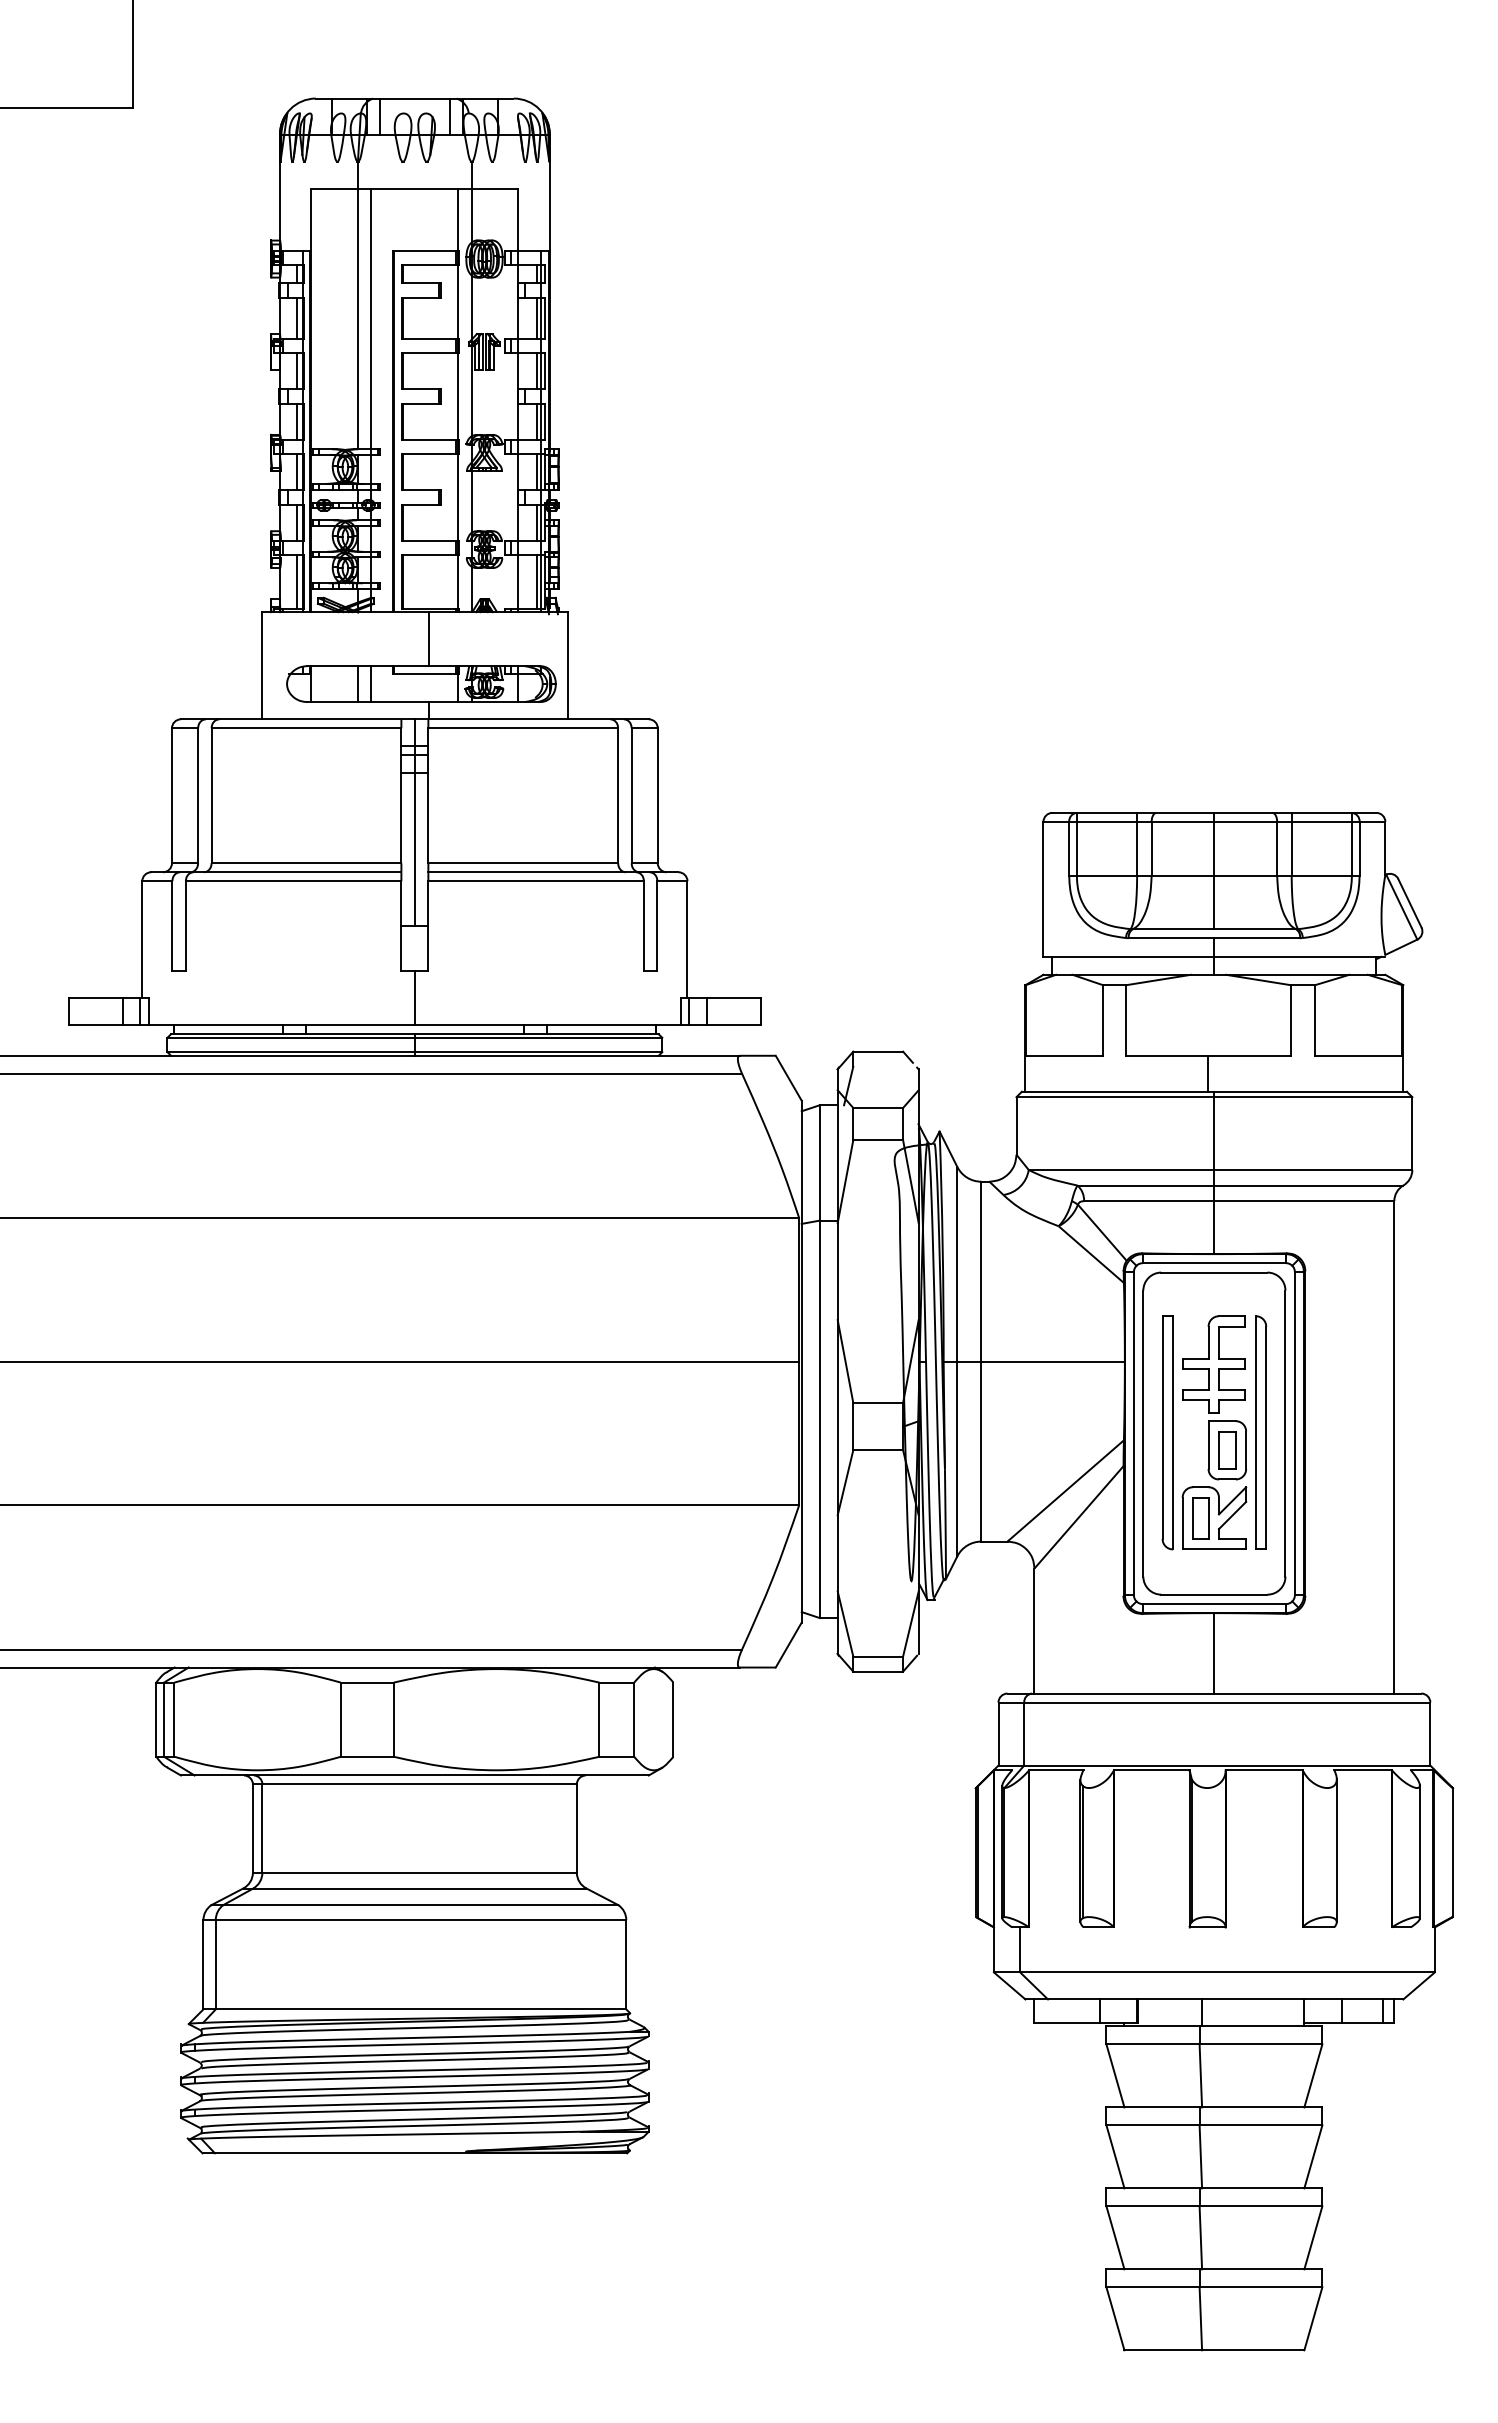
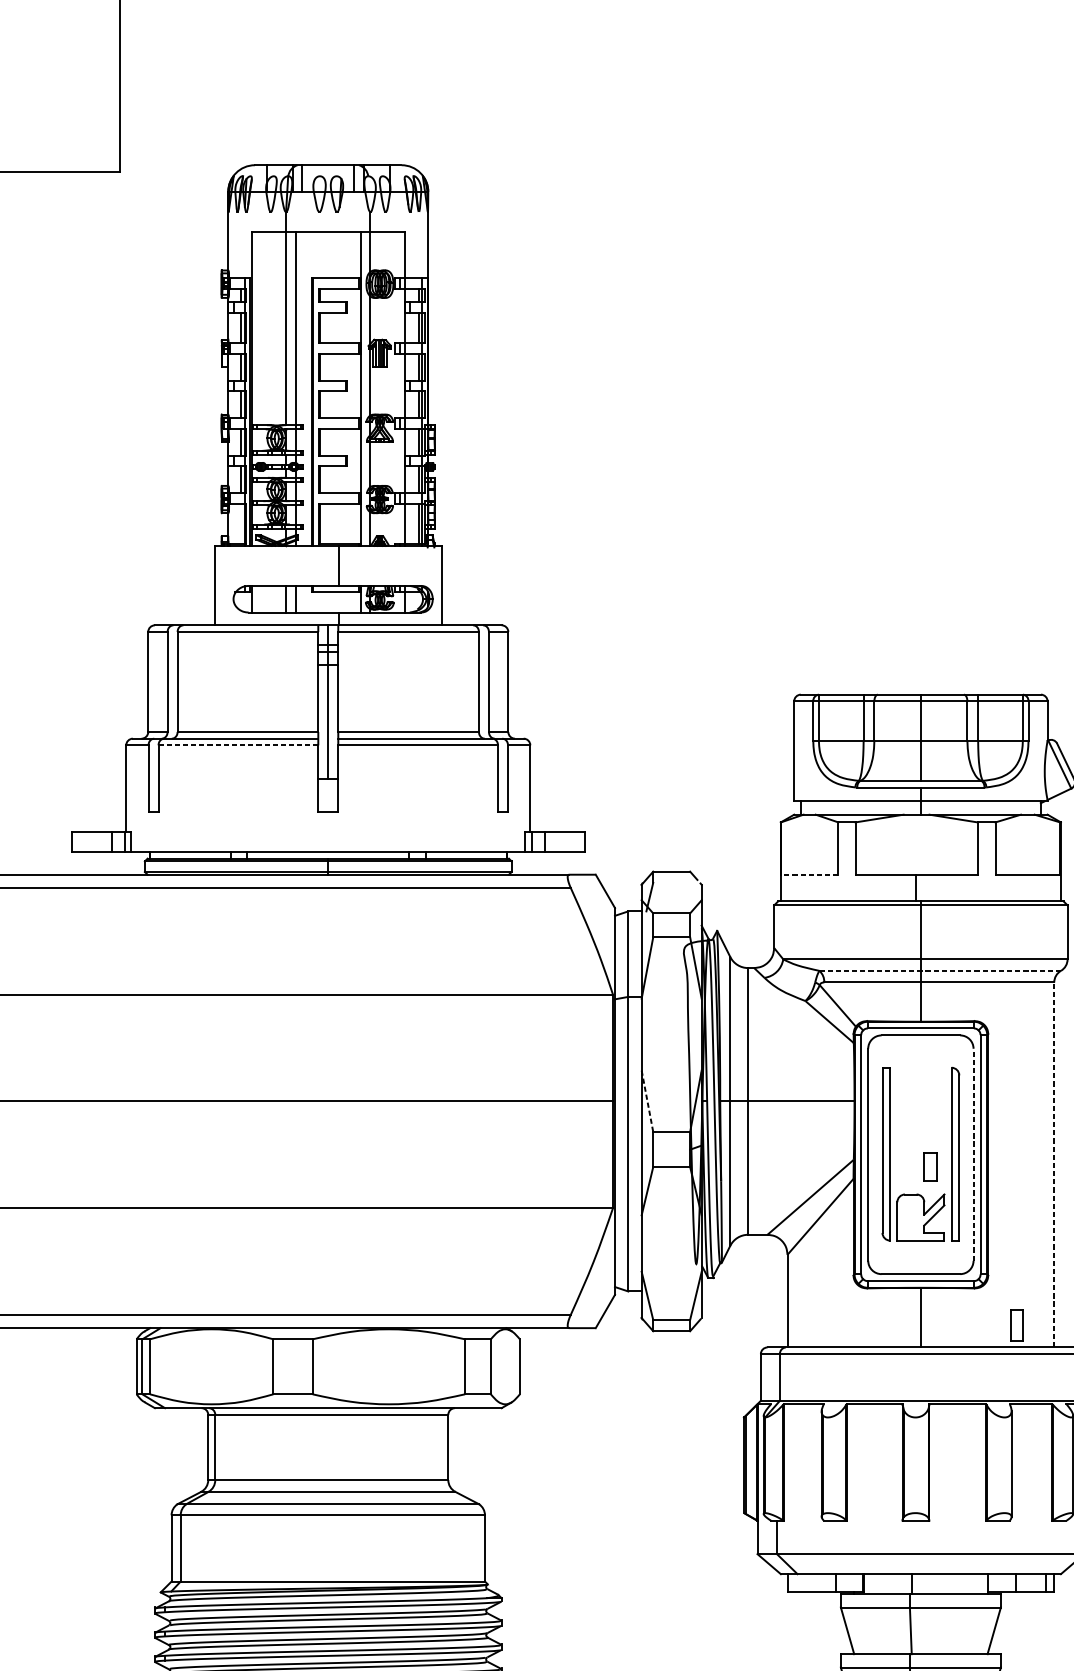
line: (296, 581) -> (240, 523), removed
line: (293, 881) -> (238, 745), solid -> dashed
line: (414, 998) -> (328, 832), removed
line: (1064, 1055) -> (809, 874), solid -> dashed
line: (1240, 1185) -> (940, 970), solid -> dashed
line: (845, 1361) -> (647, 1101), solid -> dashed
part: (1214, 1397) -> (920, 1127), removed
line: (1285, 1433) -> (973, 1154), solid -> dashed
line: (1394, 1446) -> (1054, 1164), solid -> dashed
part: (1200, 1518) -> (1016, 1325), moved

